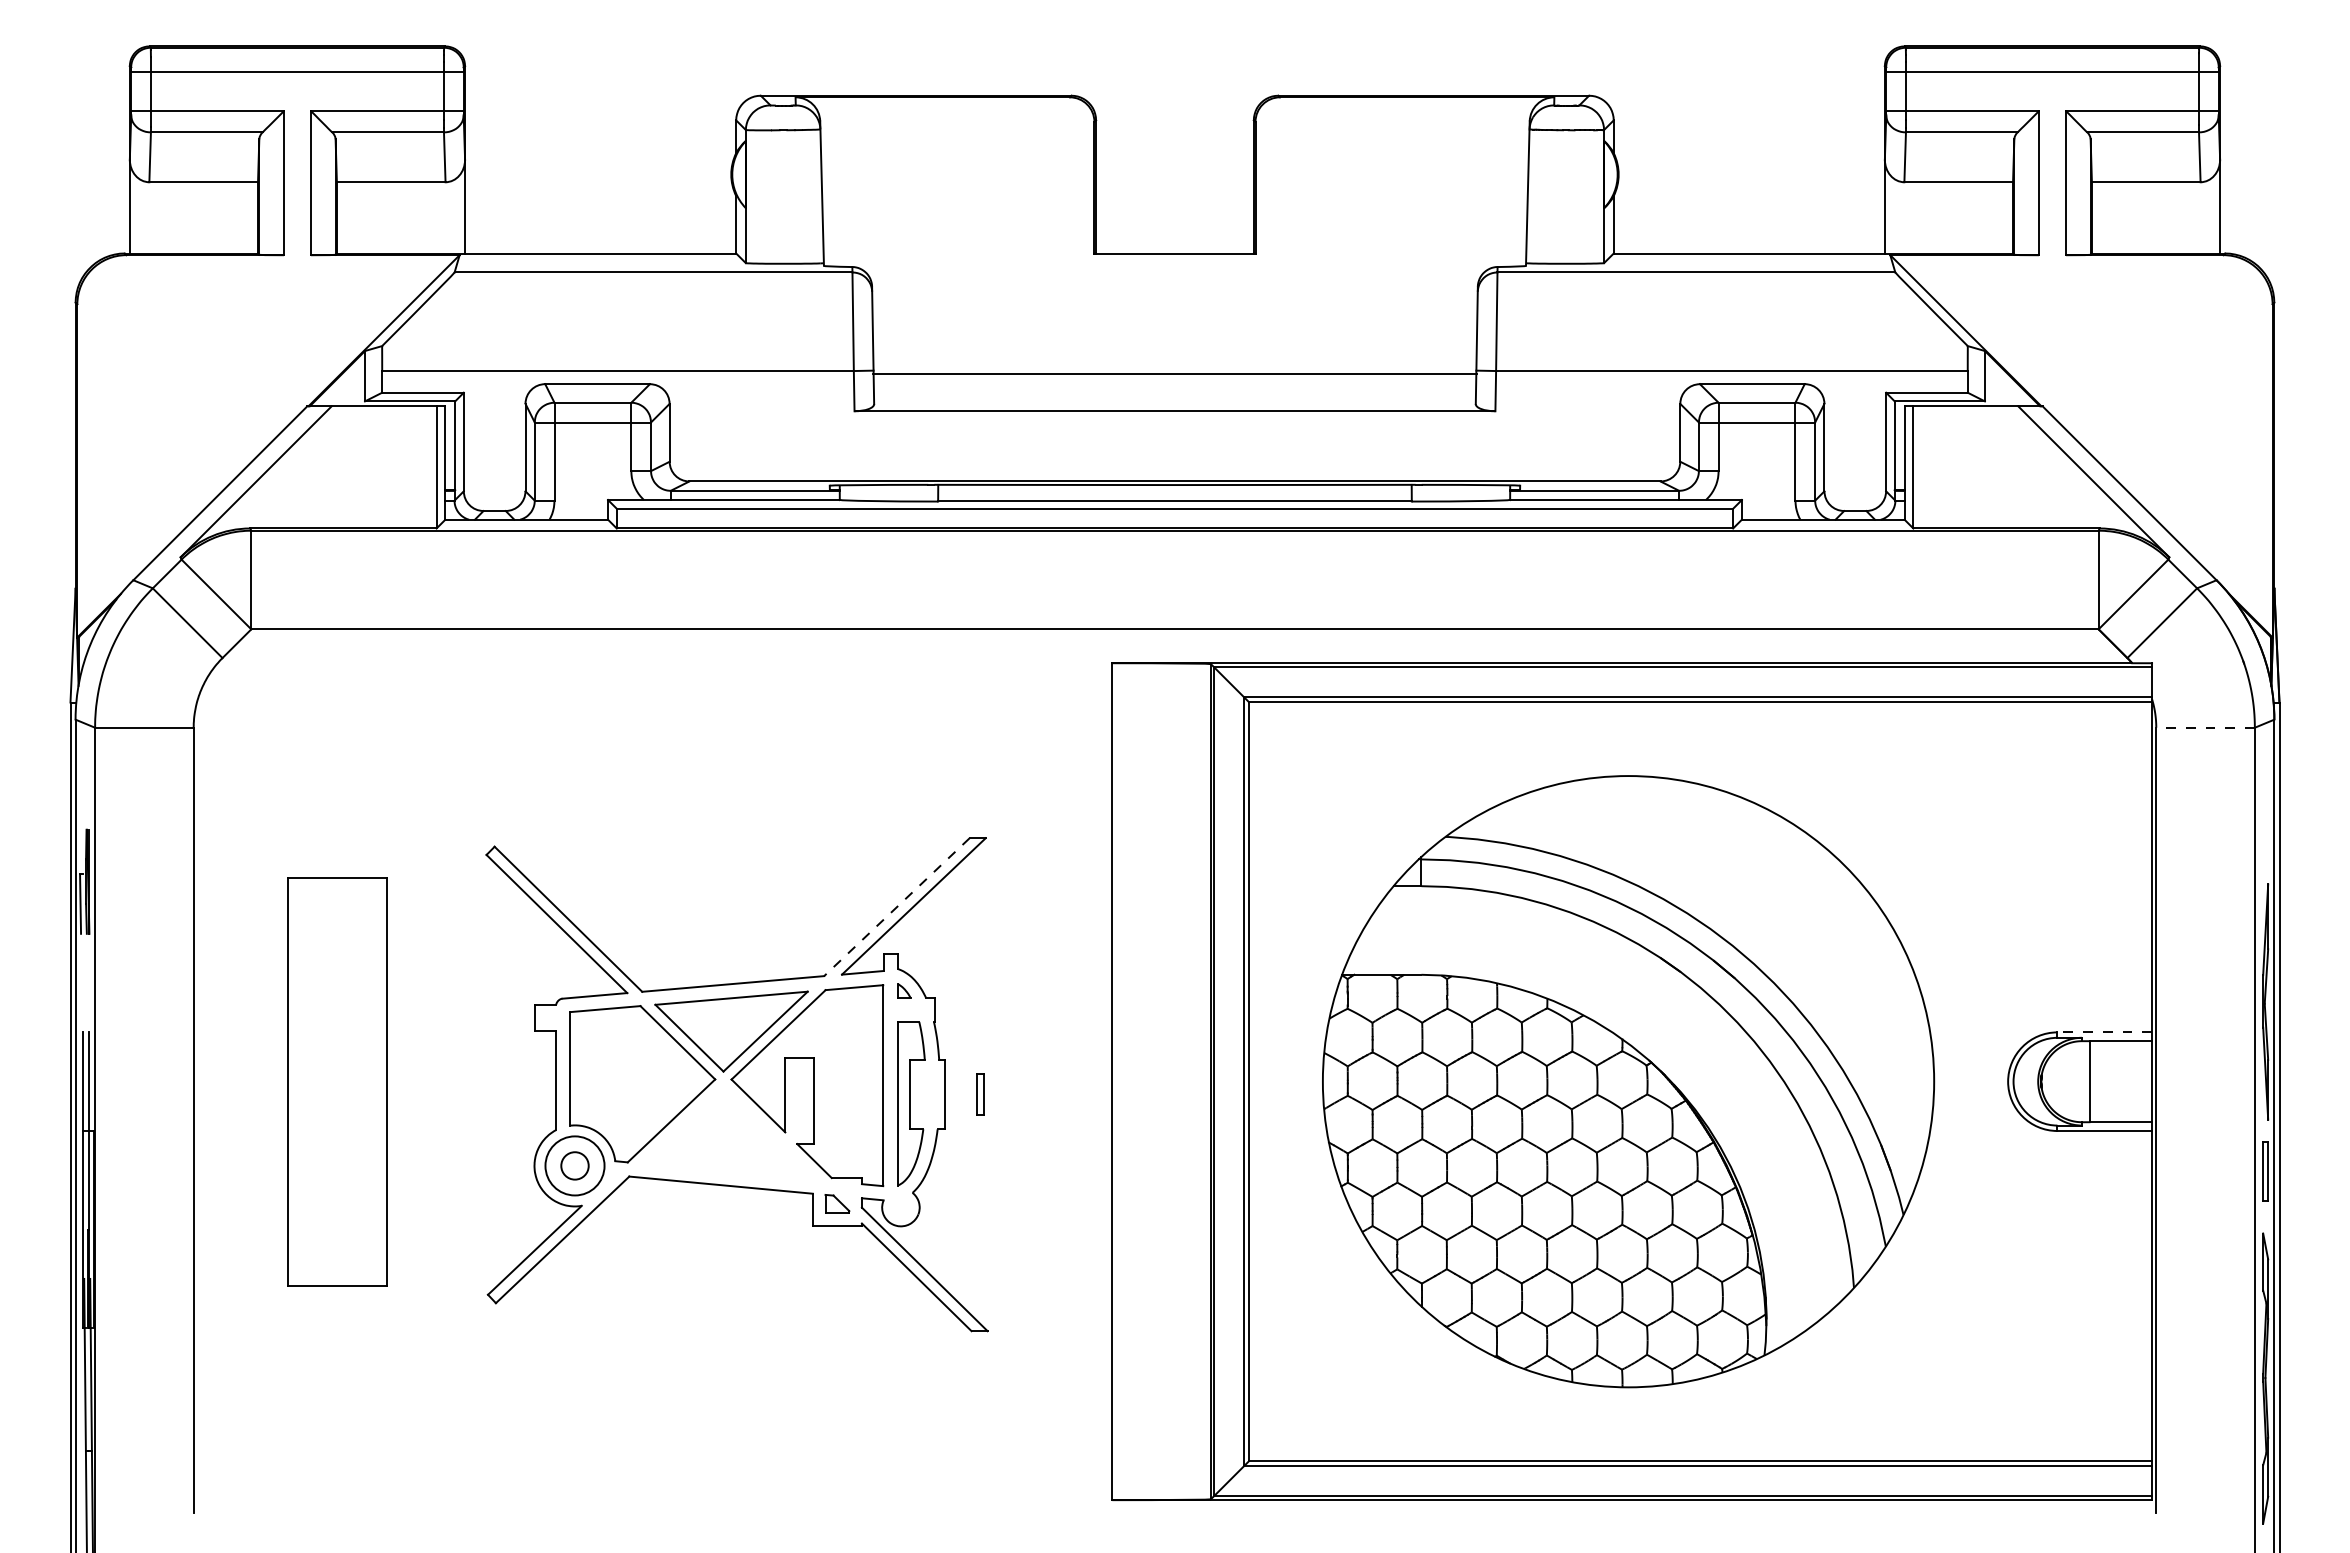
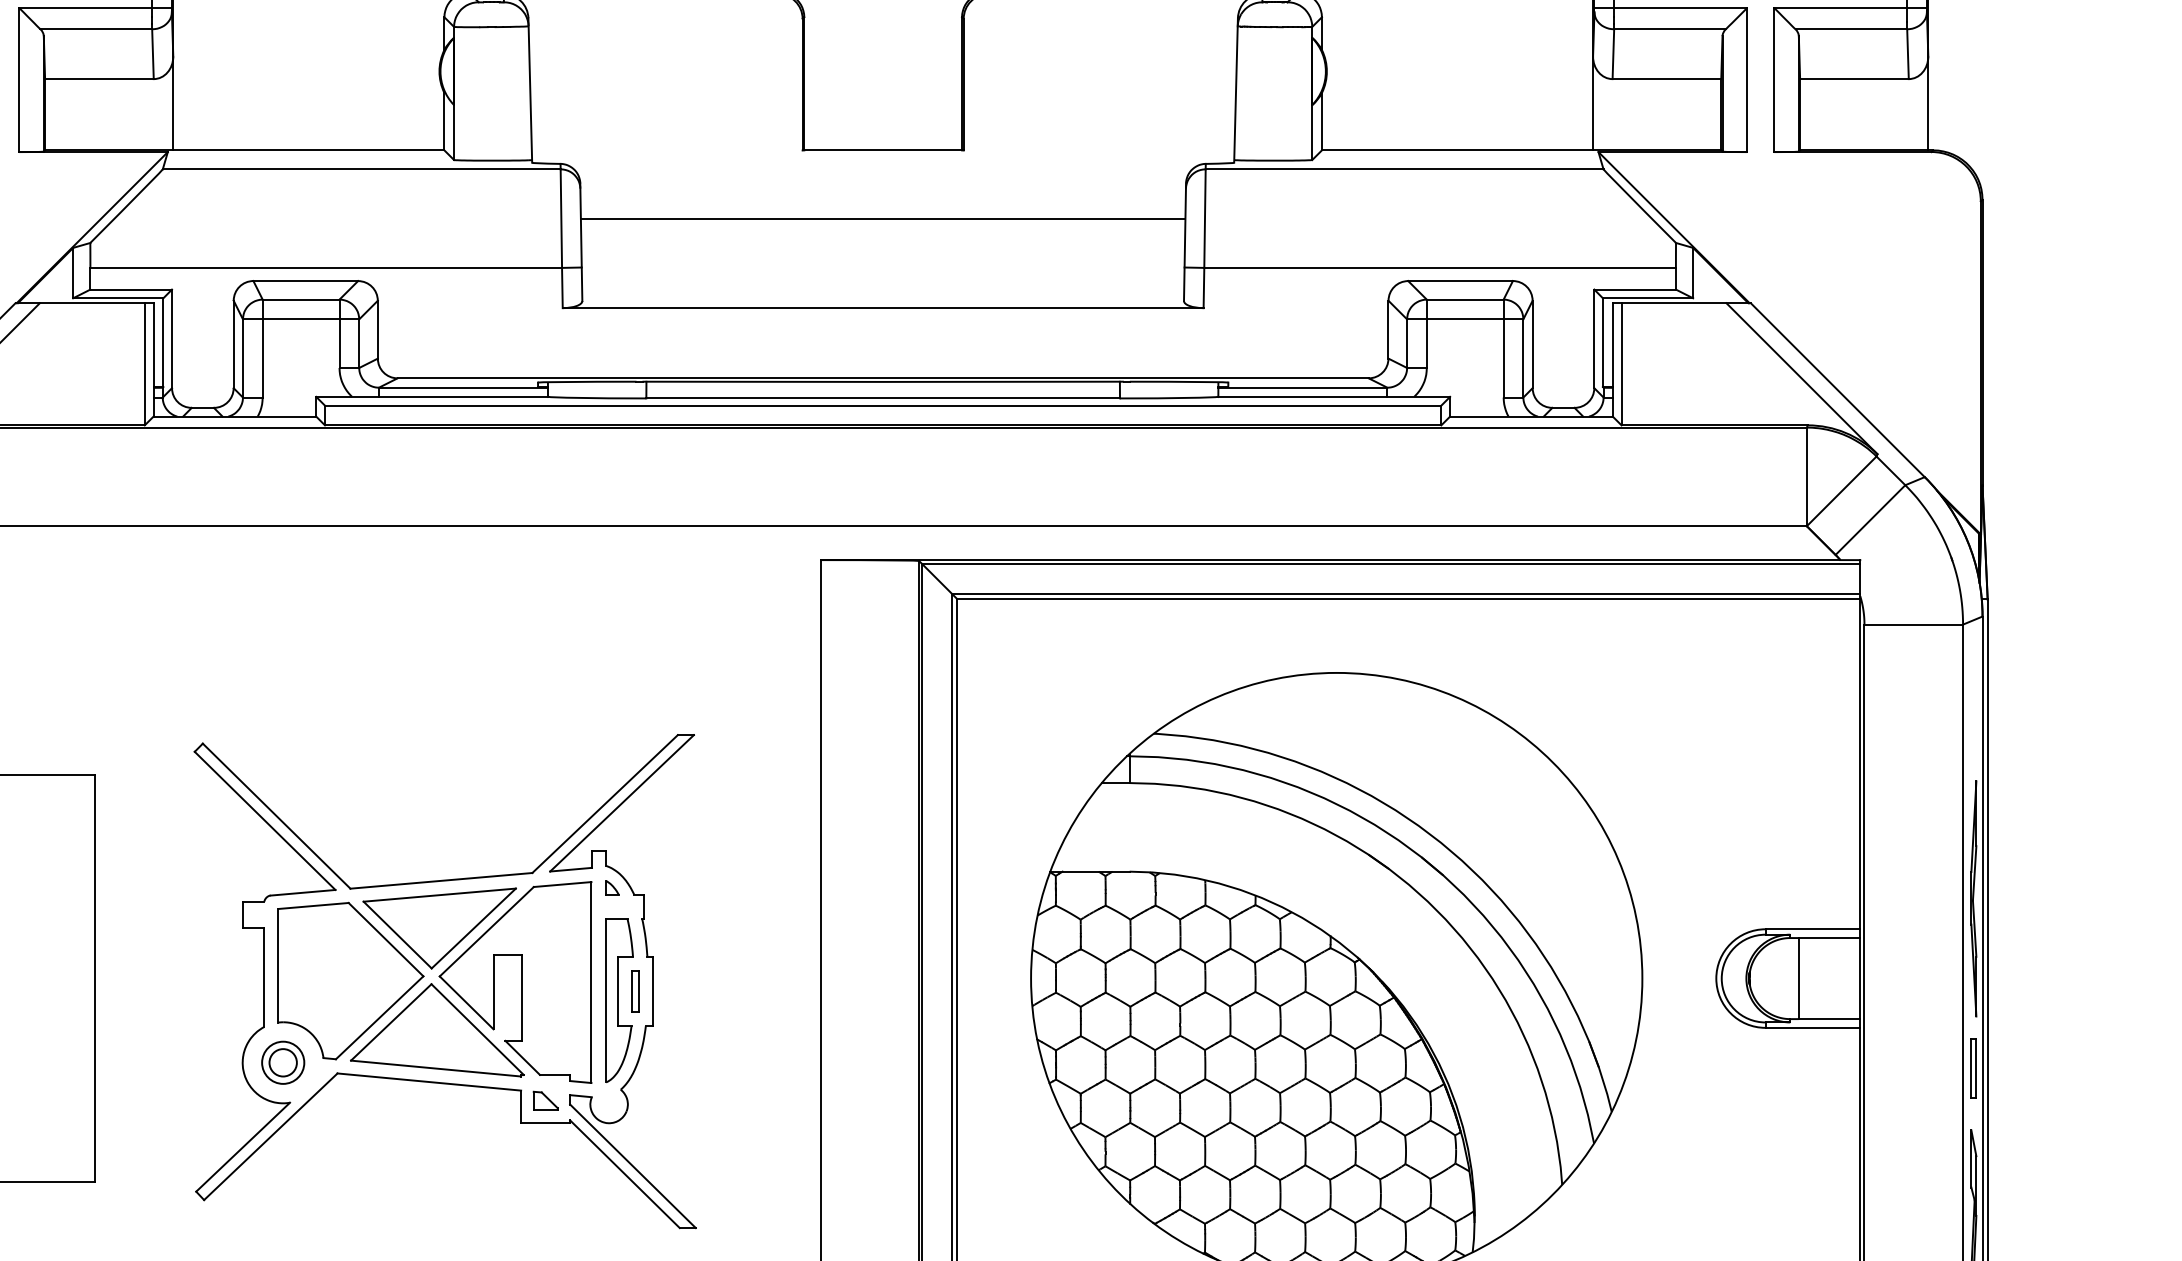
line: (1174, 373) -> (882, 219), moved
line: (2205, 727) -> (1913, 624), dashed -> solid
line: (896, 907) -> (604, 804), dashed -> solid
line: (2104, 1032) -> (1812, 929), dashed -> solid
part: (980, 1094) -> (635, 991), moved
part: (728, 1133) -> (436, 1030), added
circle: (574, 1165) -> (282, 1062), size x0.71

